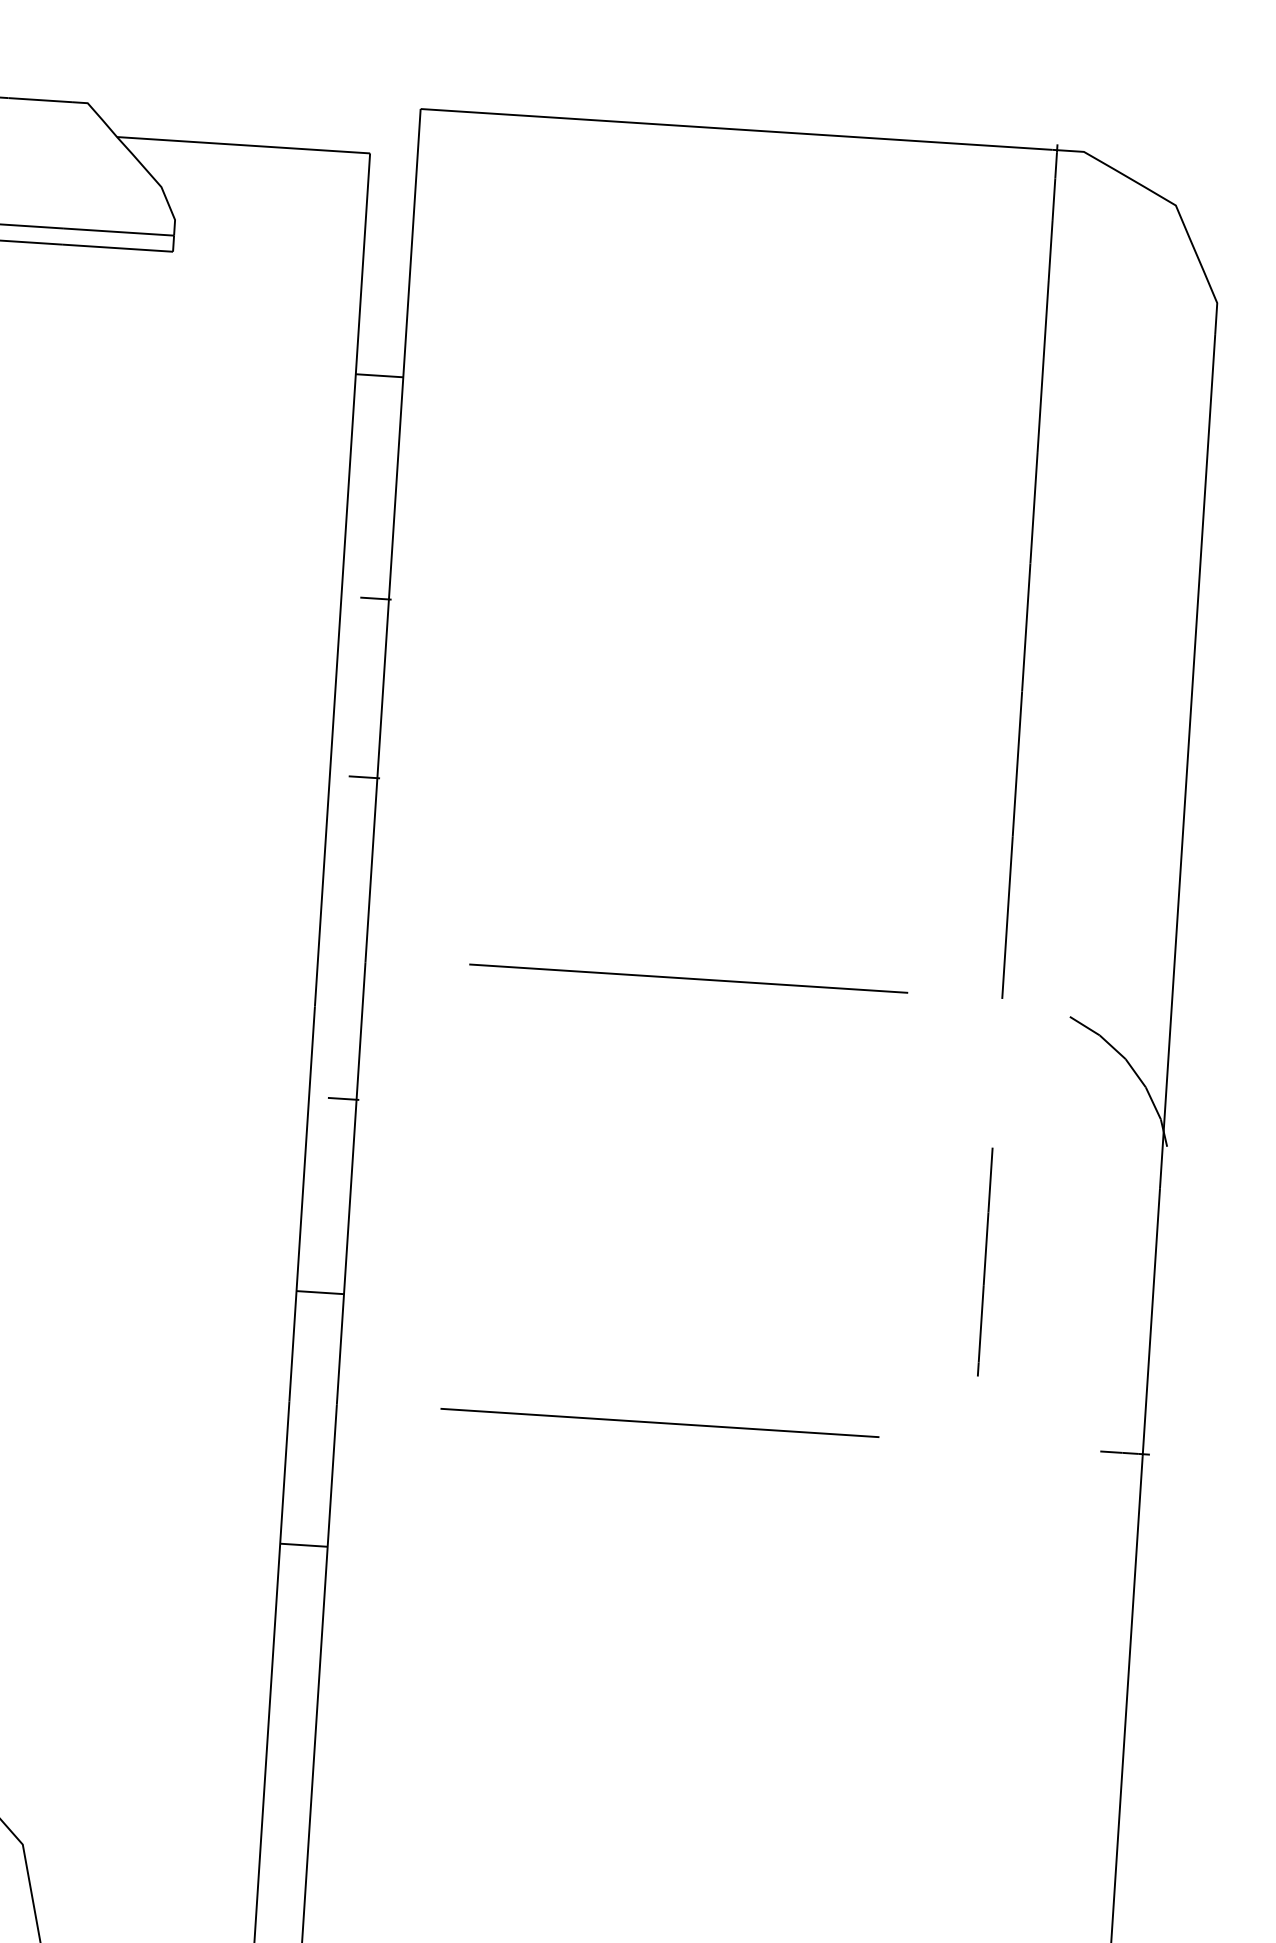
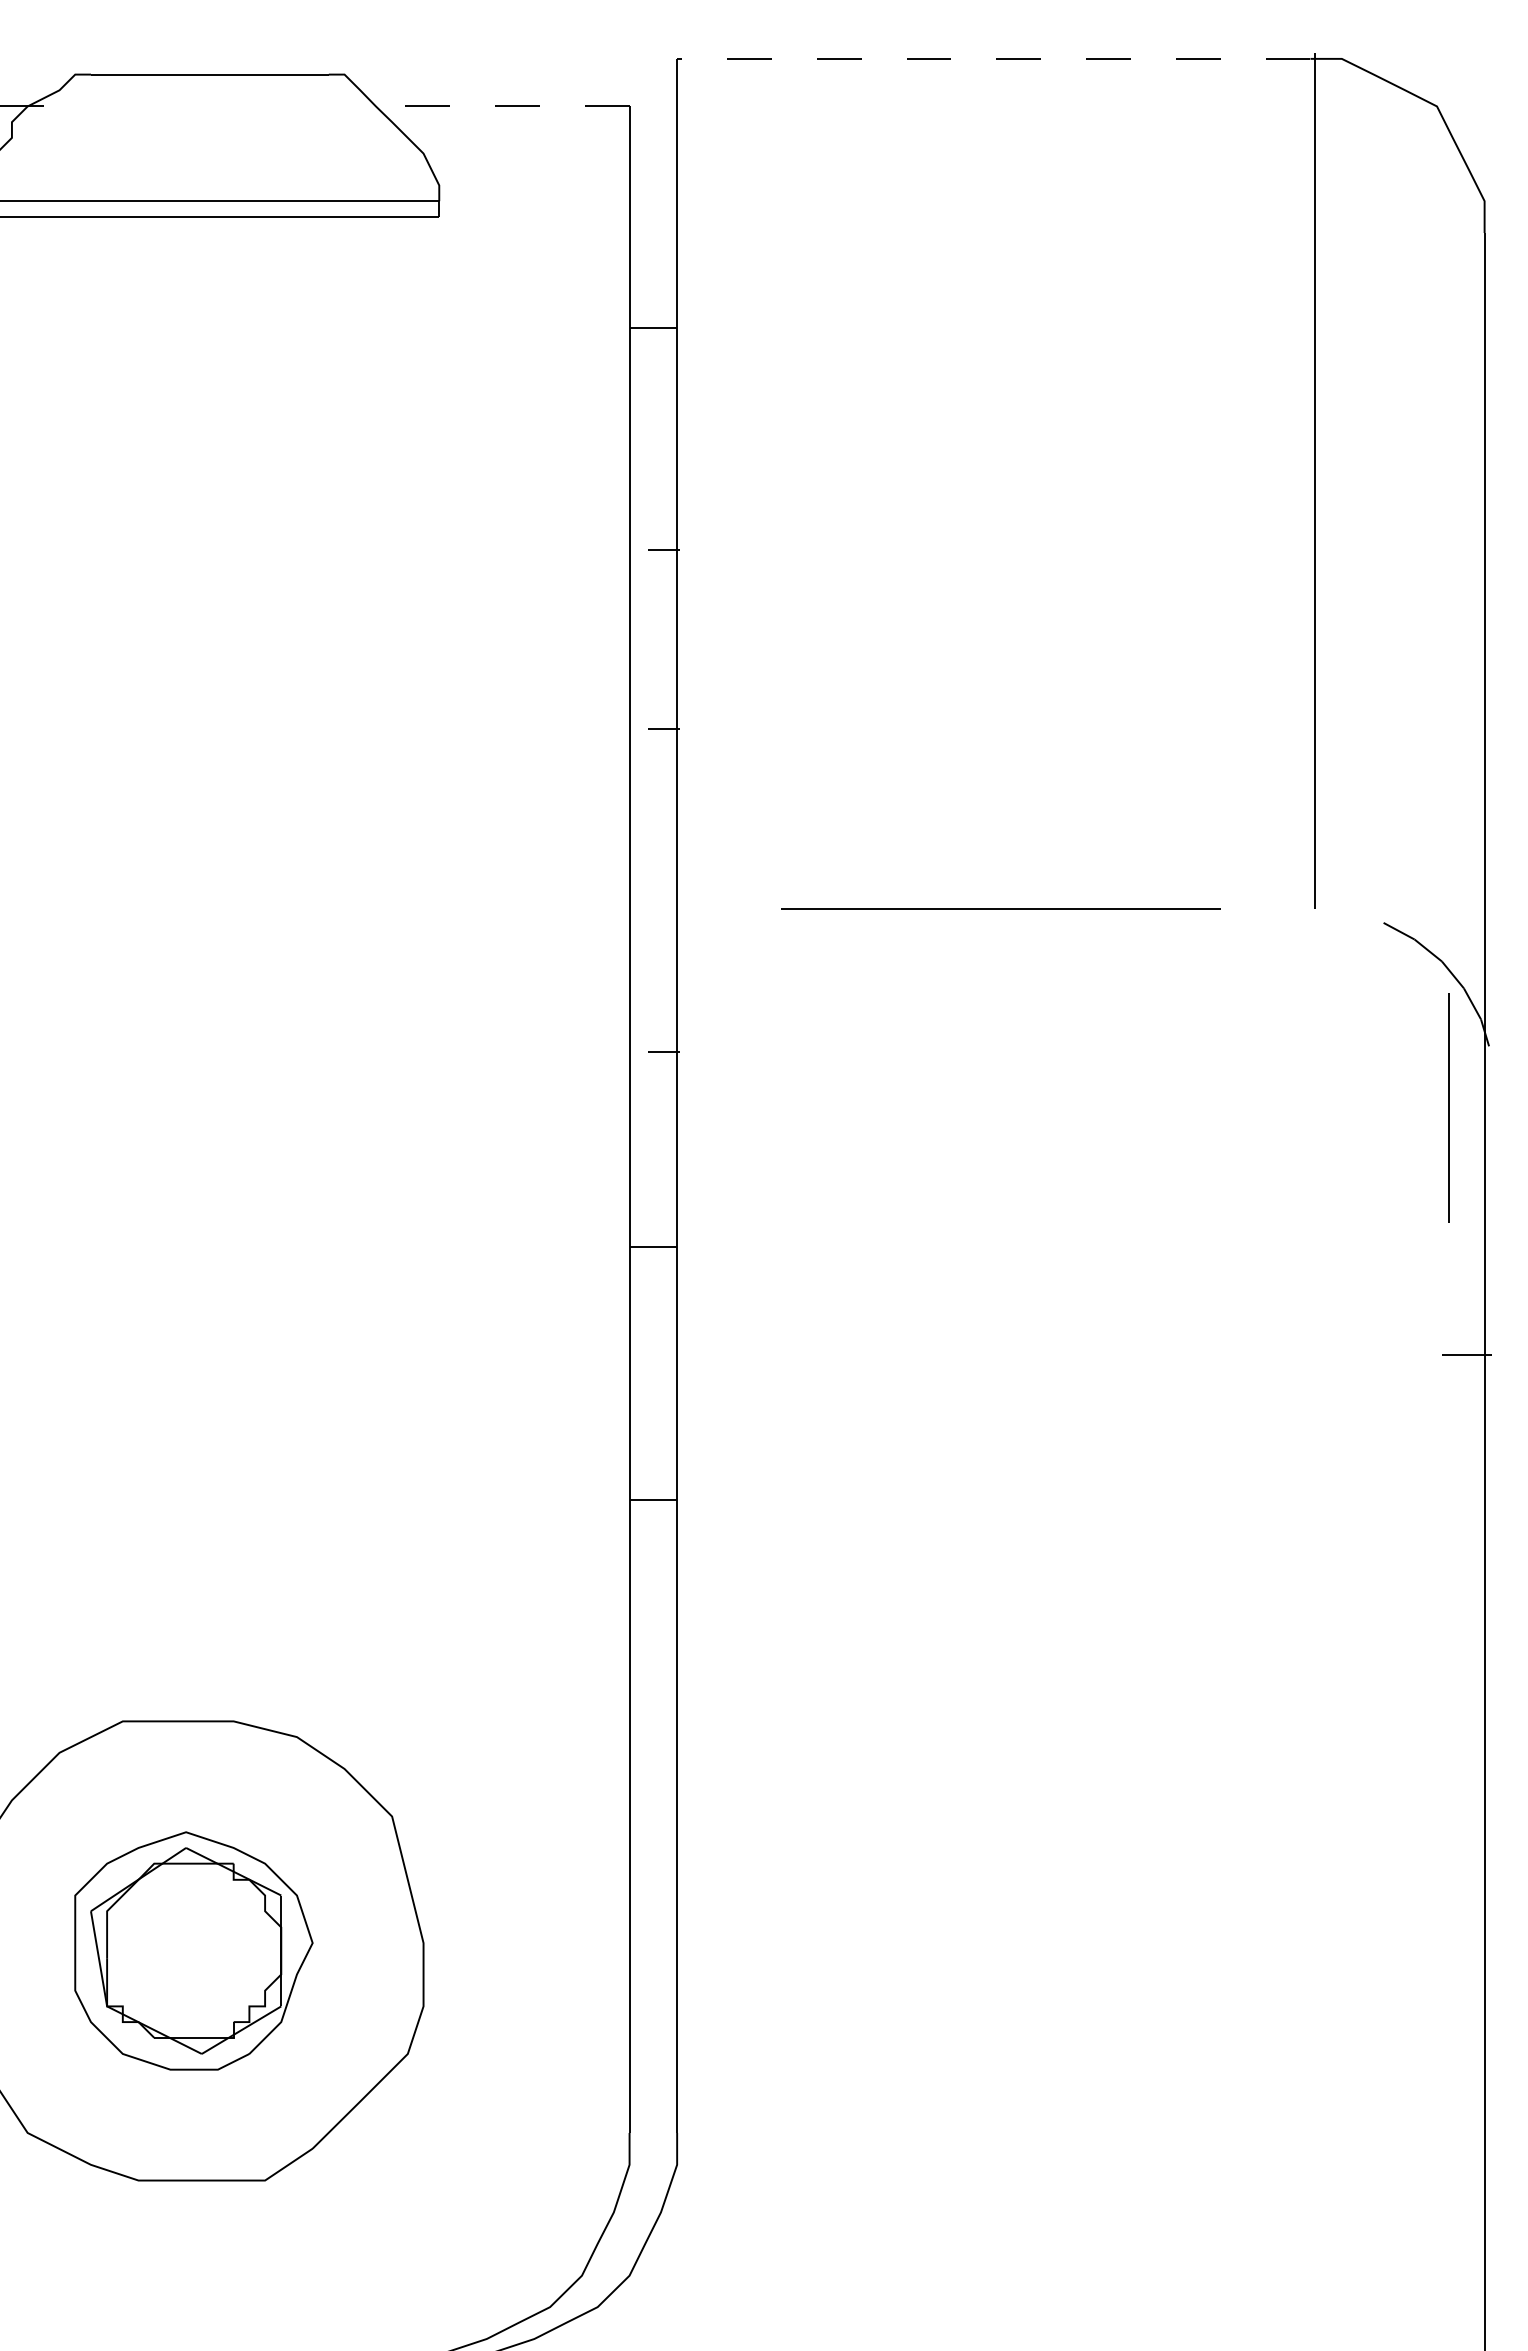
line: (736, 129) -> (993, 58), solid -> dashed
line: (243, 145) -> (502, 106), solid -> dashed
line: (984, 1261) -> (1448, 1107), moved
line: (659, 1422) -> (1000, 1354), removed

